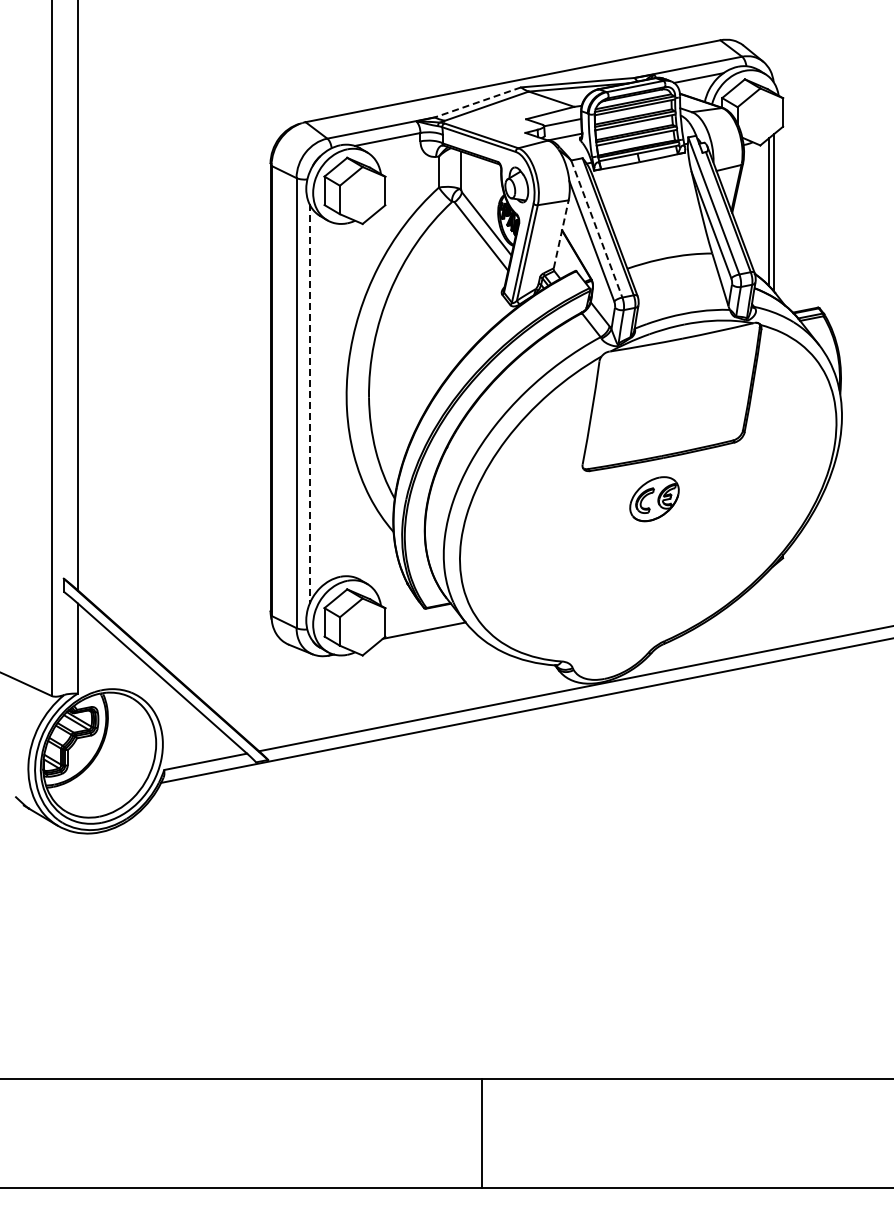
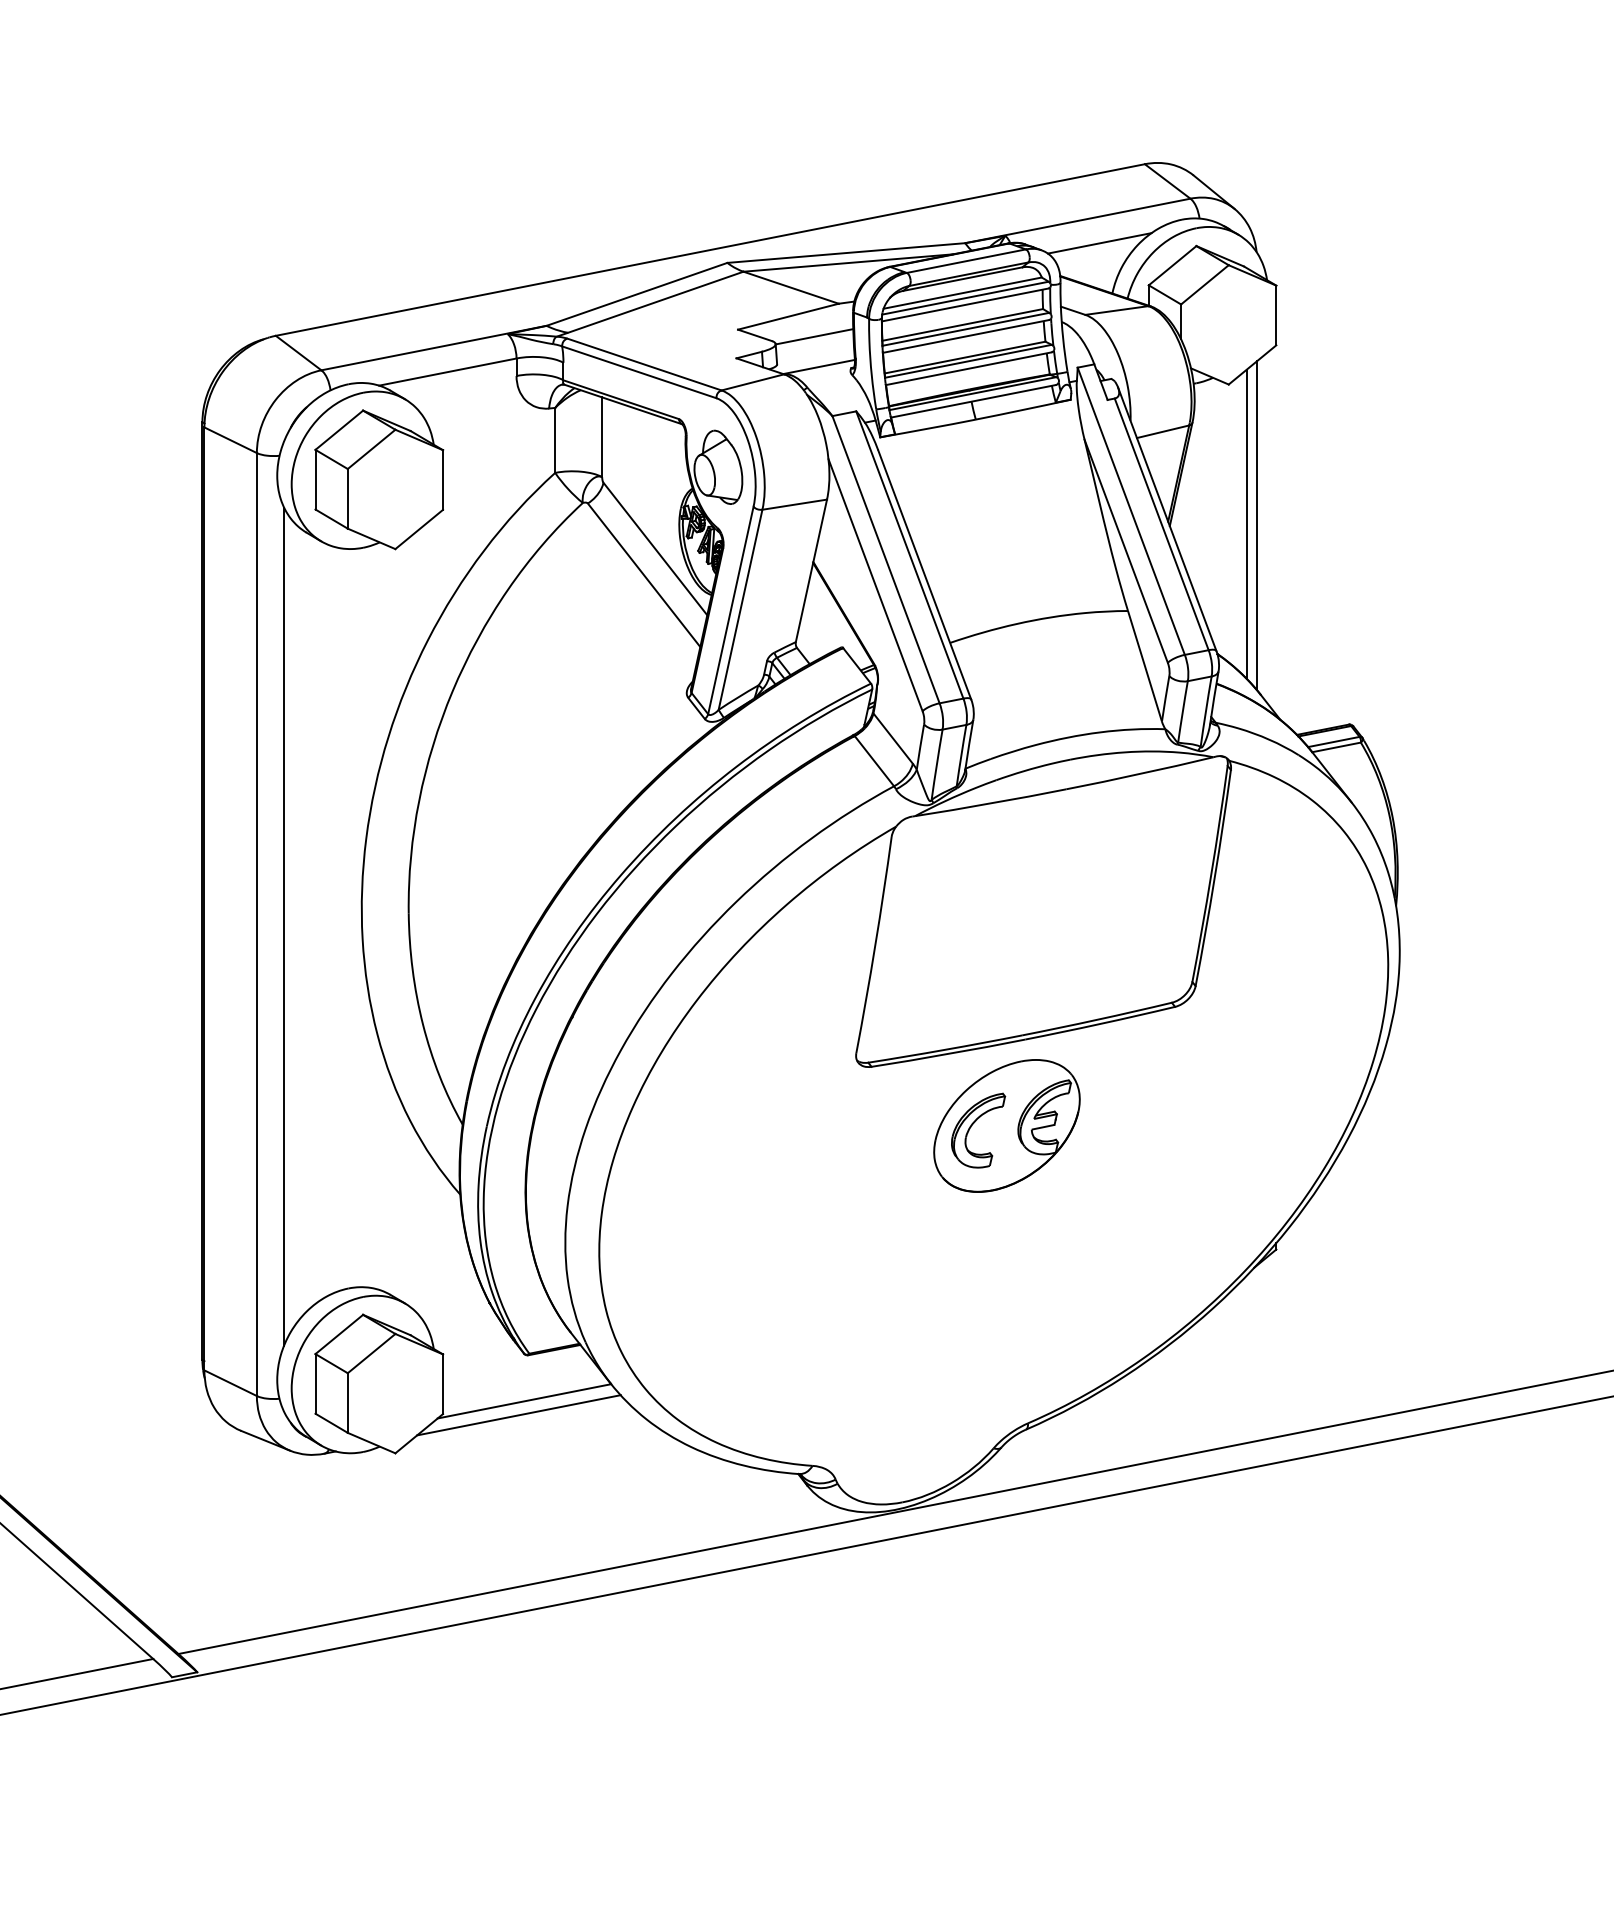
line: (477, 102) -> (636, 294), dashed -> solid
line: (596, 229) -> (885, 560), dashed -> solid
line: (561, 234) -> (812, 571), dashed -> solid
line: (309, 404) -> (283, 927), dashed -> solid
part: (654, 498) -> (1006, 1124), size x1.43
line: (421, 636) -> (518, 1413), added

